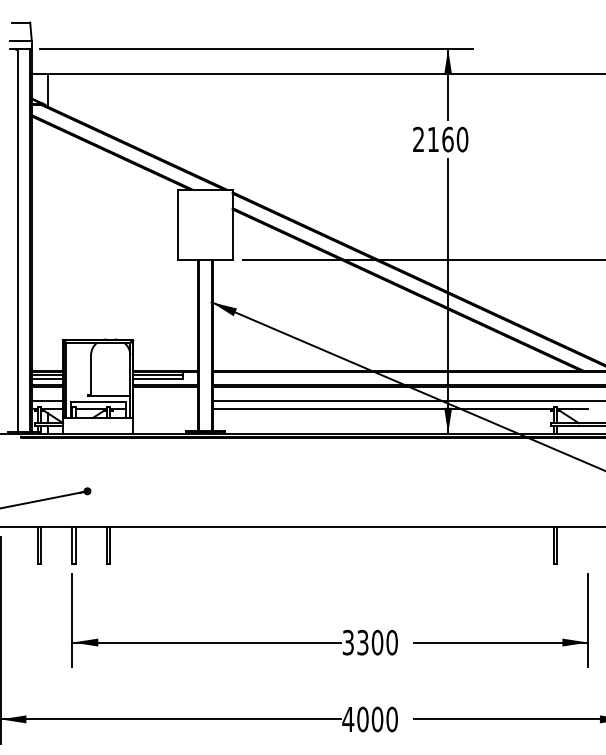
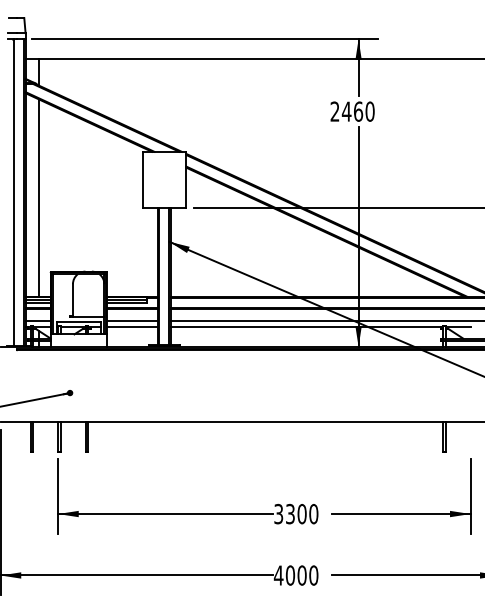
text: (433, 139) -> (346, 111), 2160 -> 2460
line: (47, 246) -> (38, 197), added
line: (165, 400) -> (132, 320), added
line: (165, 408) -> (132, 326), added

